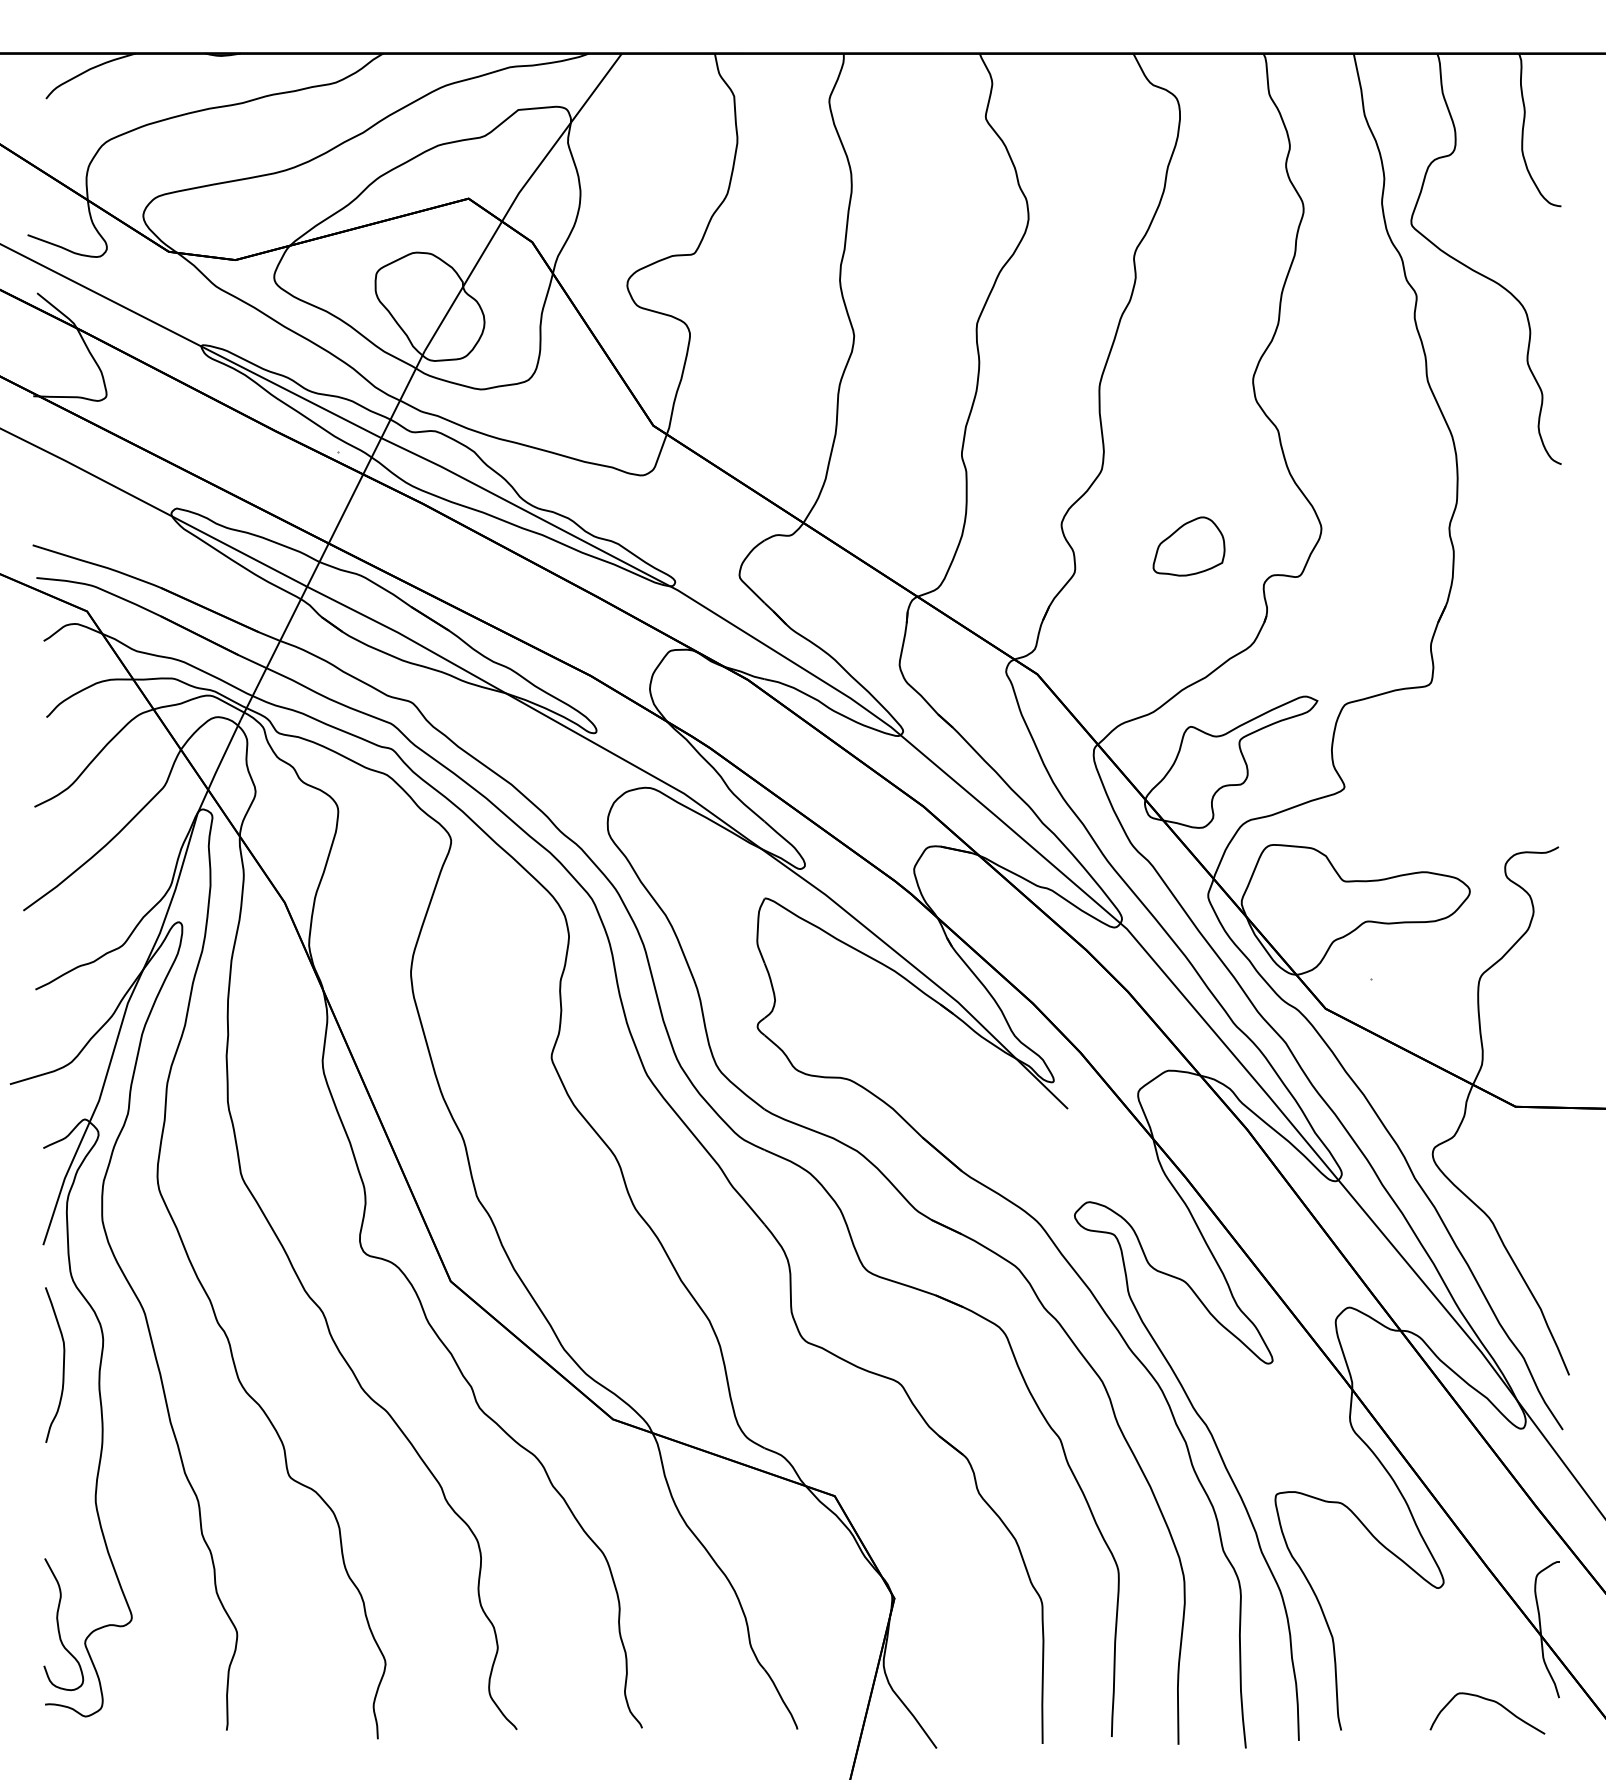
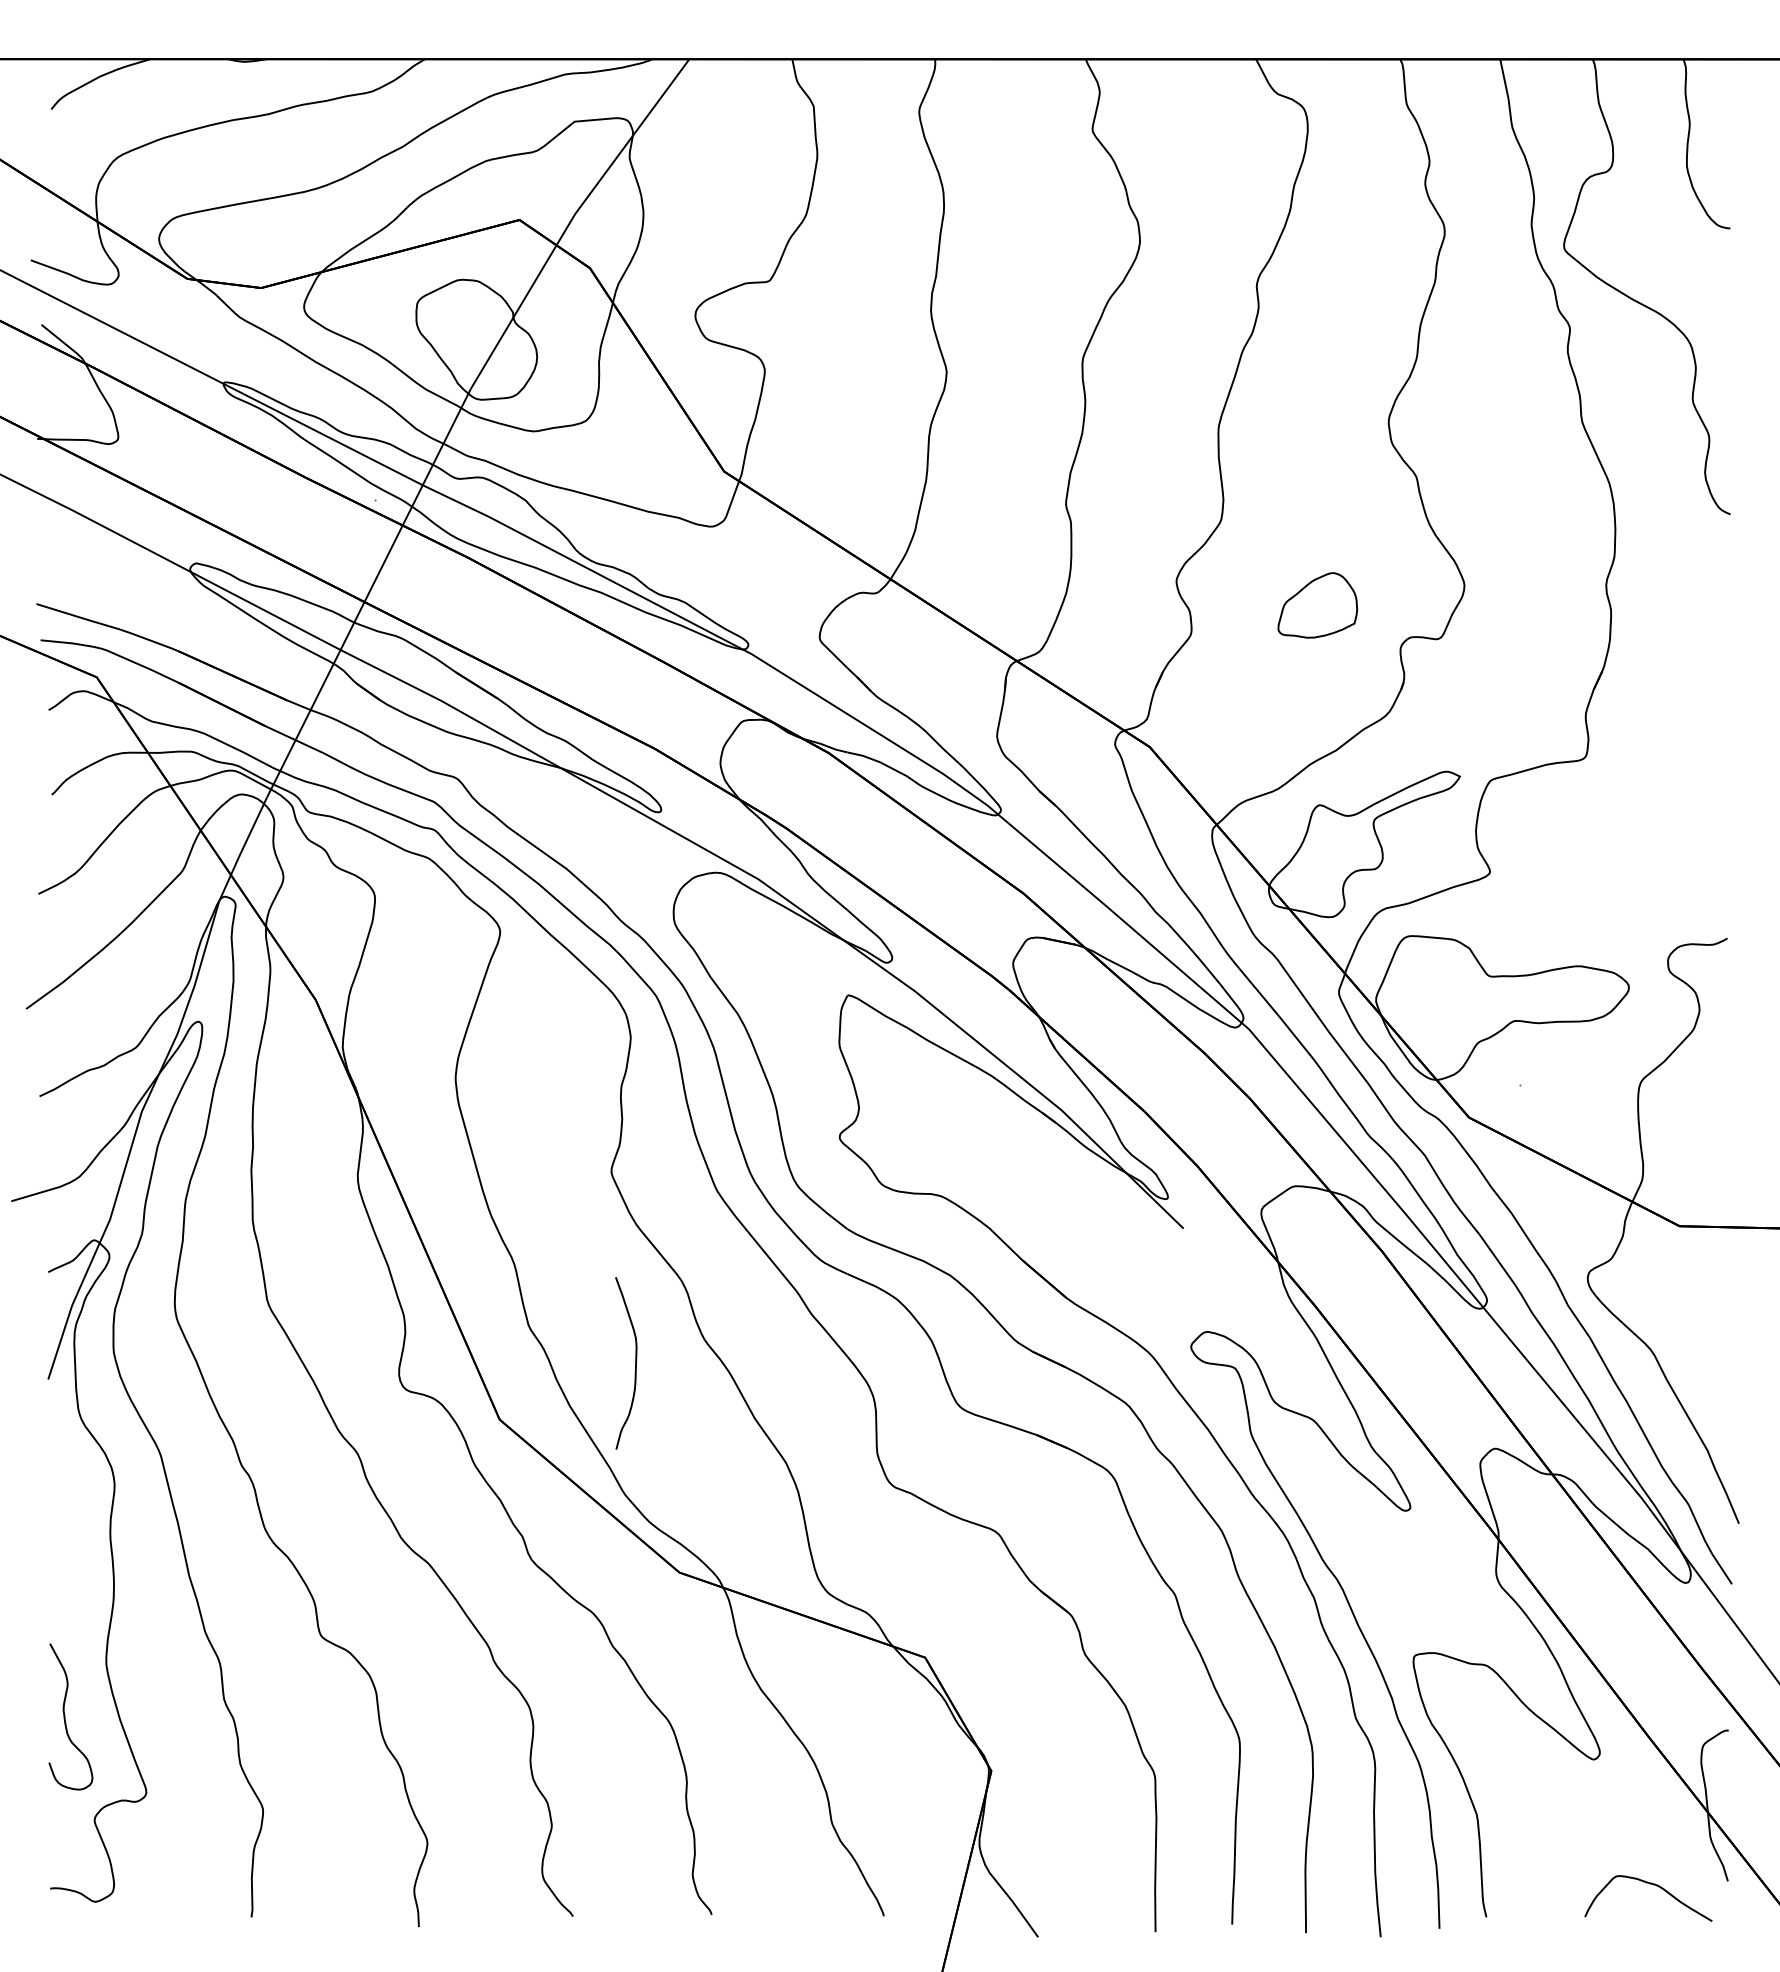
curve: (63, 1365) -> (635, 1363), moved
curve: (58, 1624) -> (65, 1716), moved

